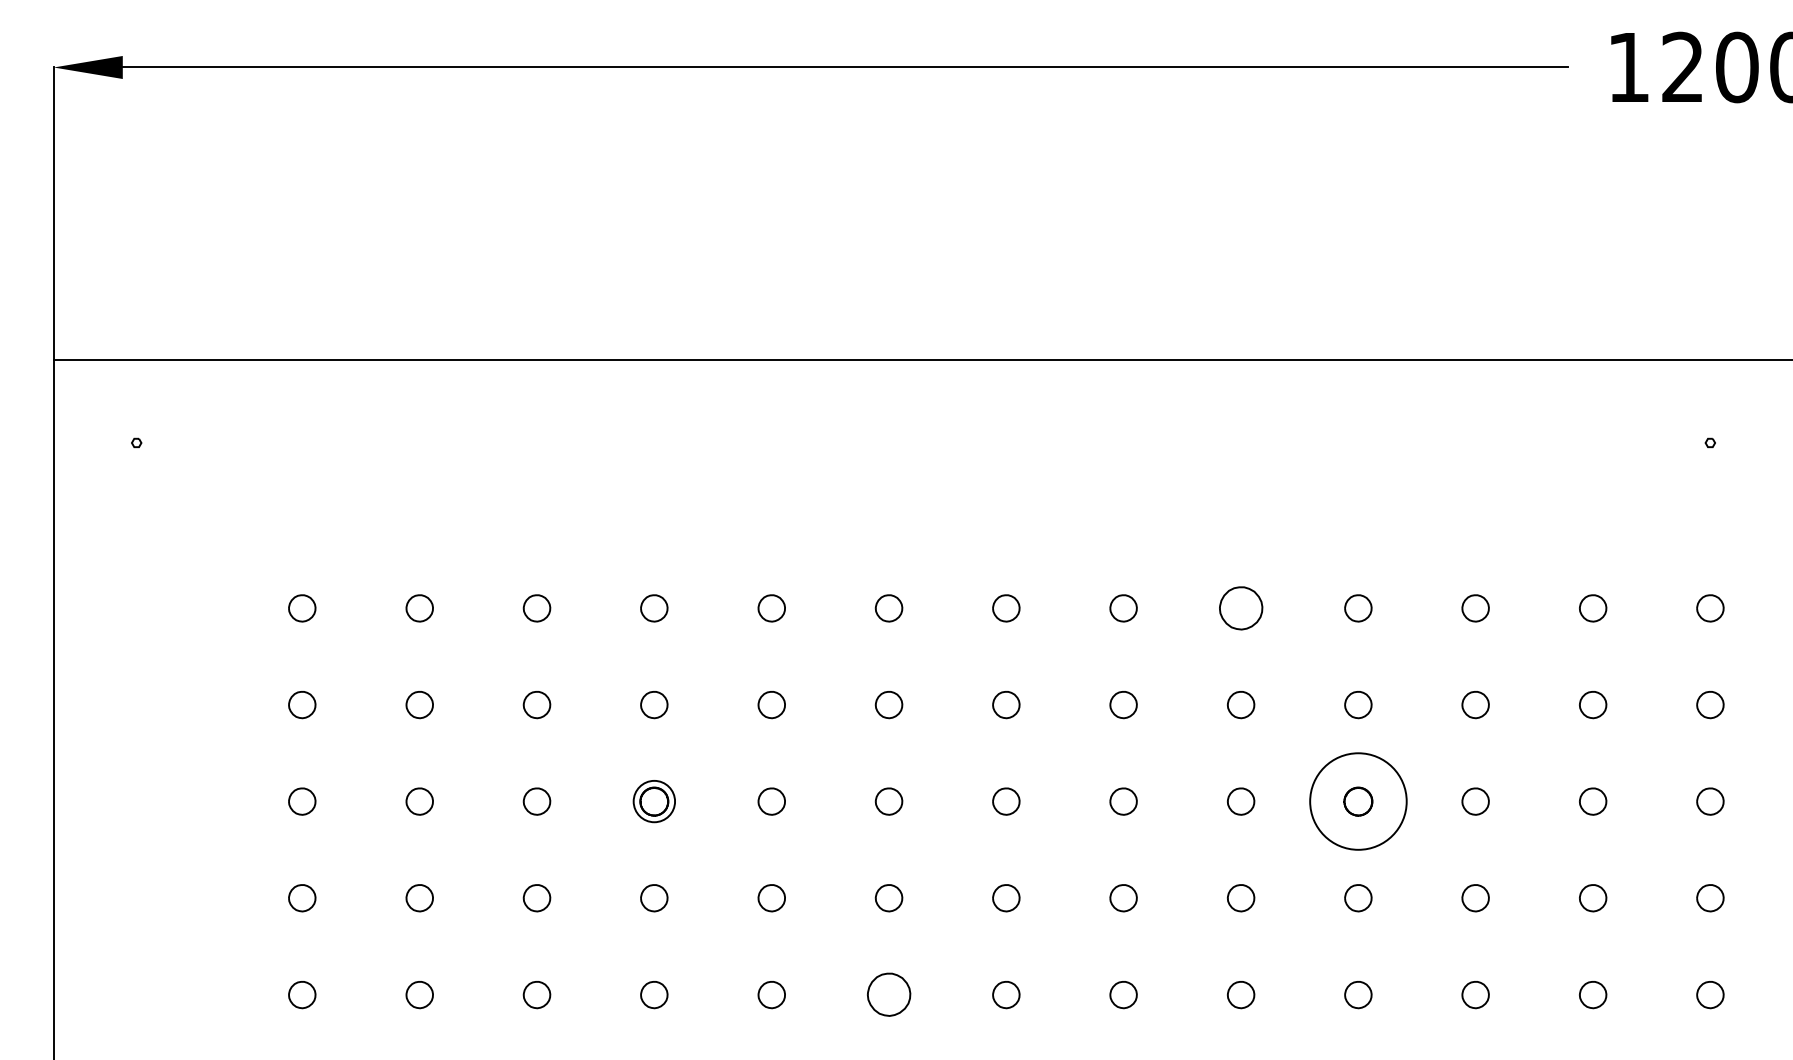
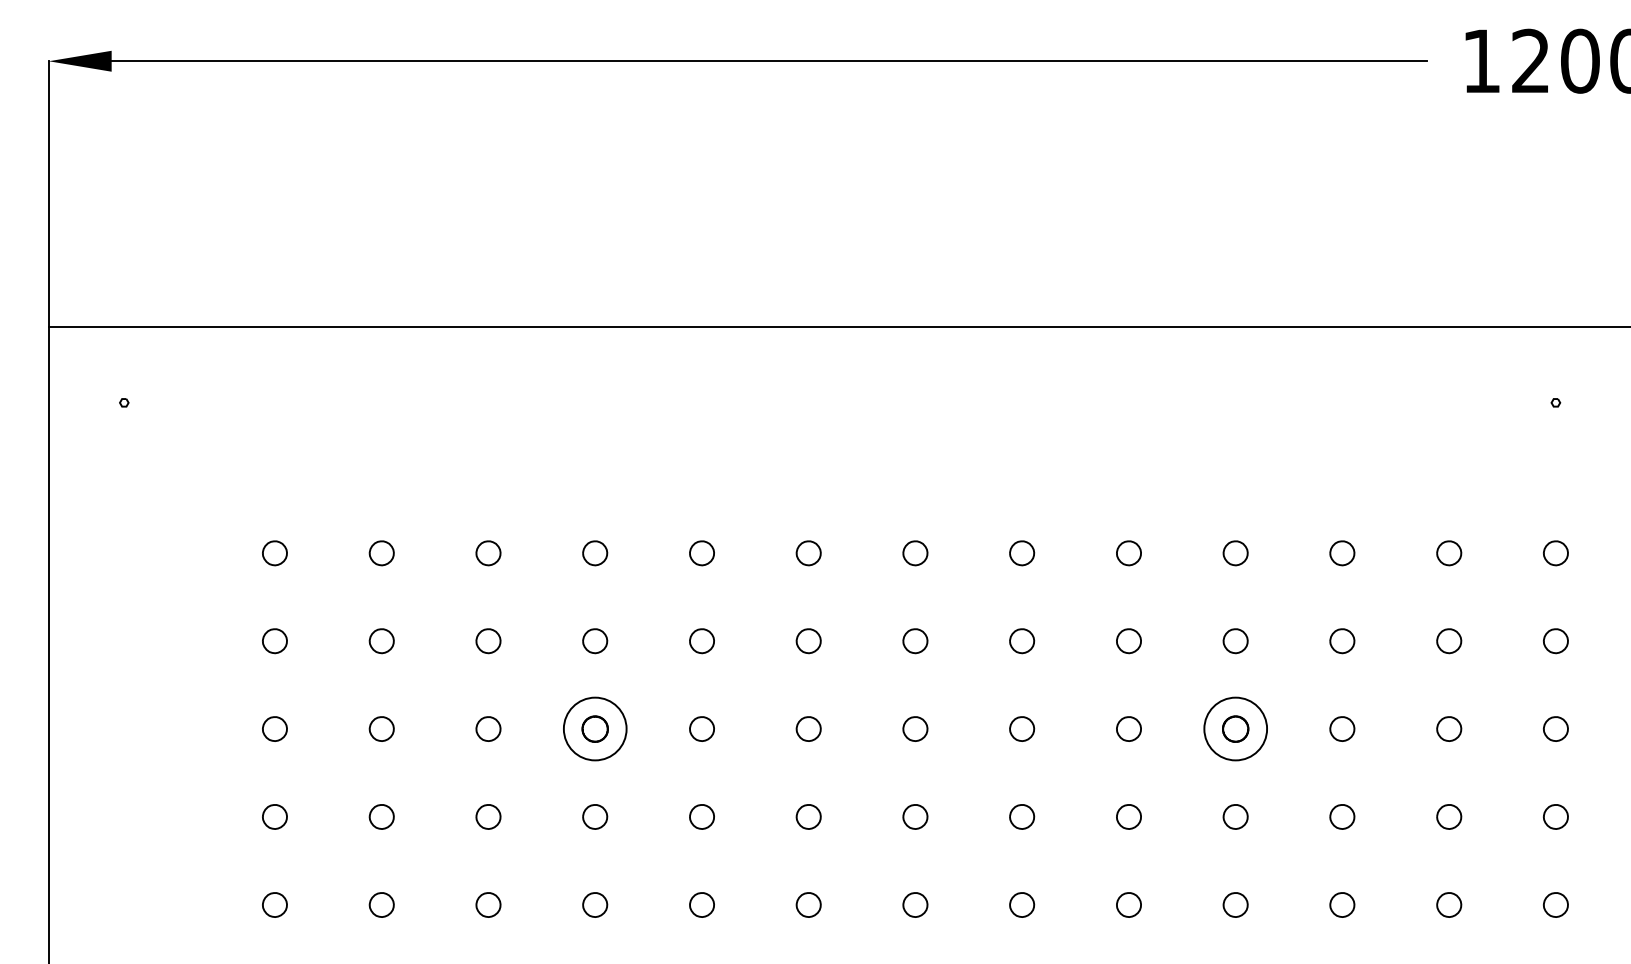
part: (1240, 608) -> (1128, 553), size x0.62
circle: (653, 801) -> (594, 728), size x1.67
circle: (1357, 801) -> (1234, 728), size x0.71
part: (888, 995) -> (808, 905), size x0.62

